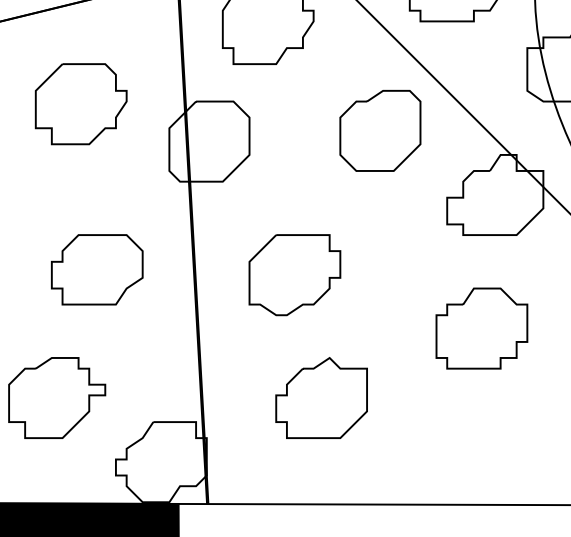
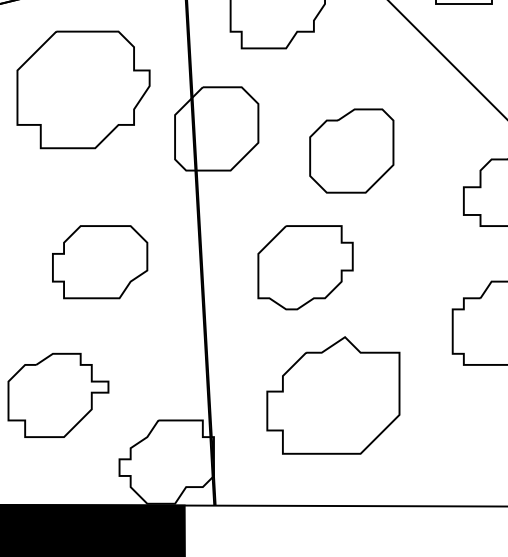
part: (80, 104) -> (82, 90), size x1.4
part: (380, 130) -> (351, 150), moved
part: (321, 397) -> (333, 394), size x1.4

